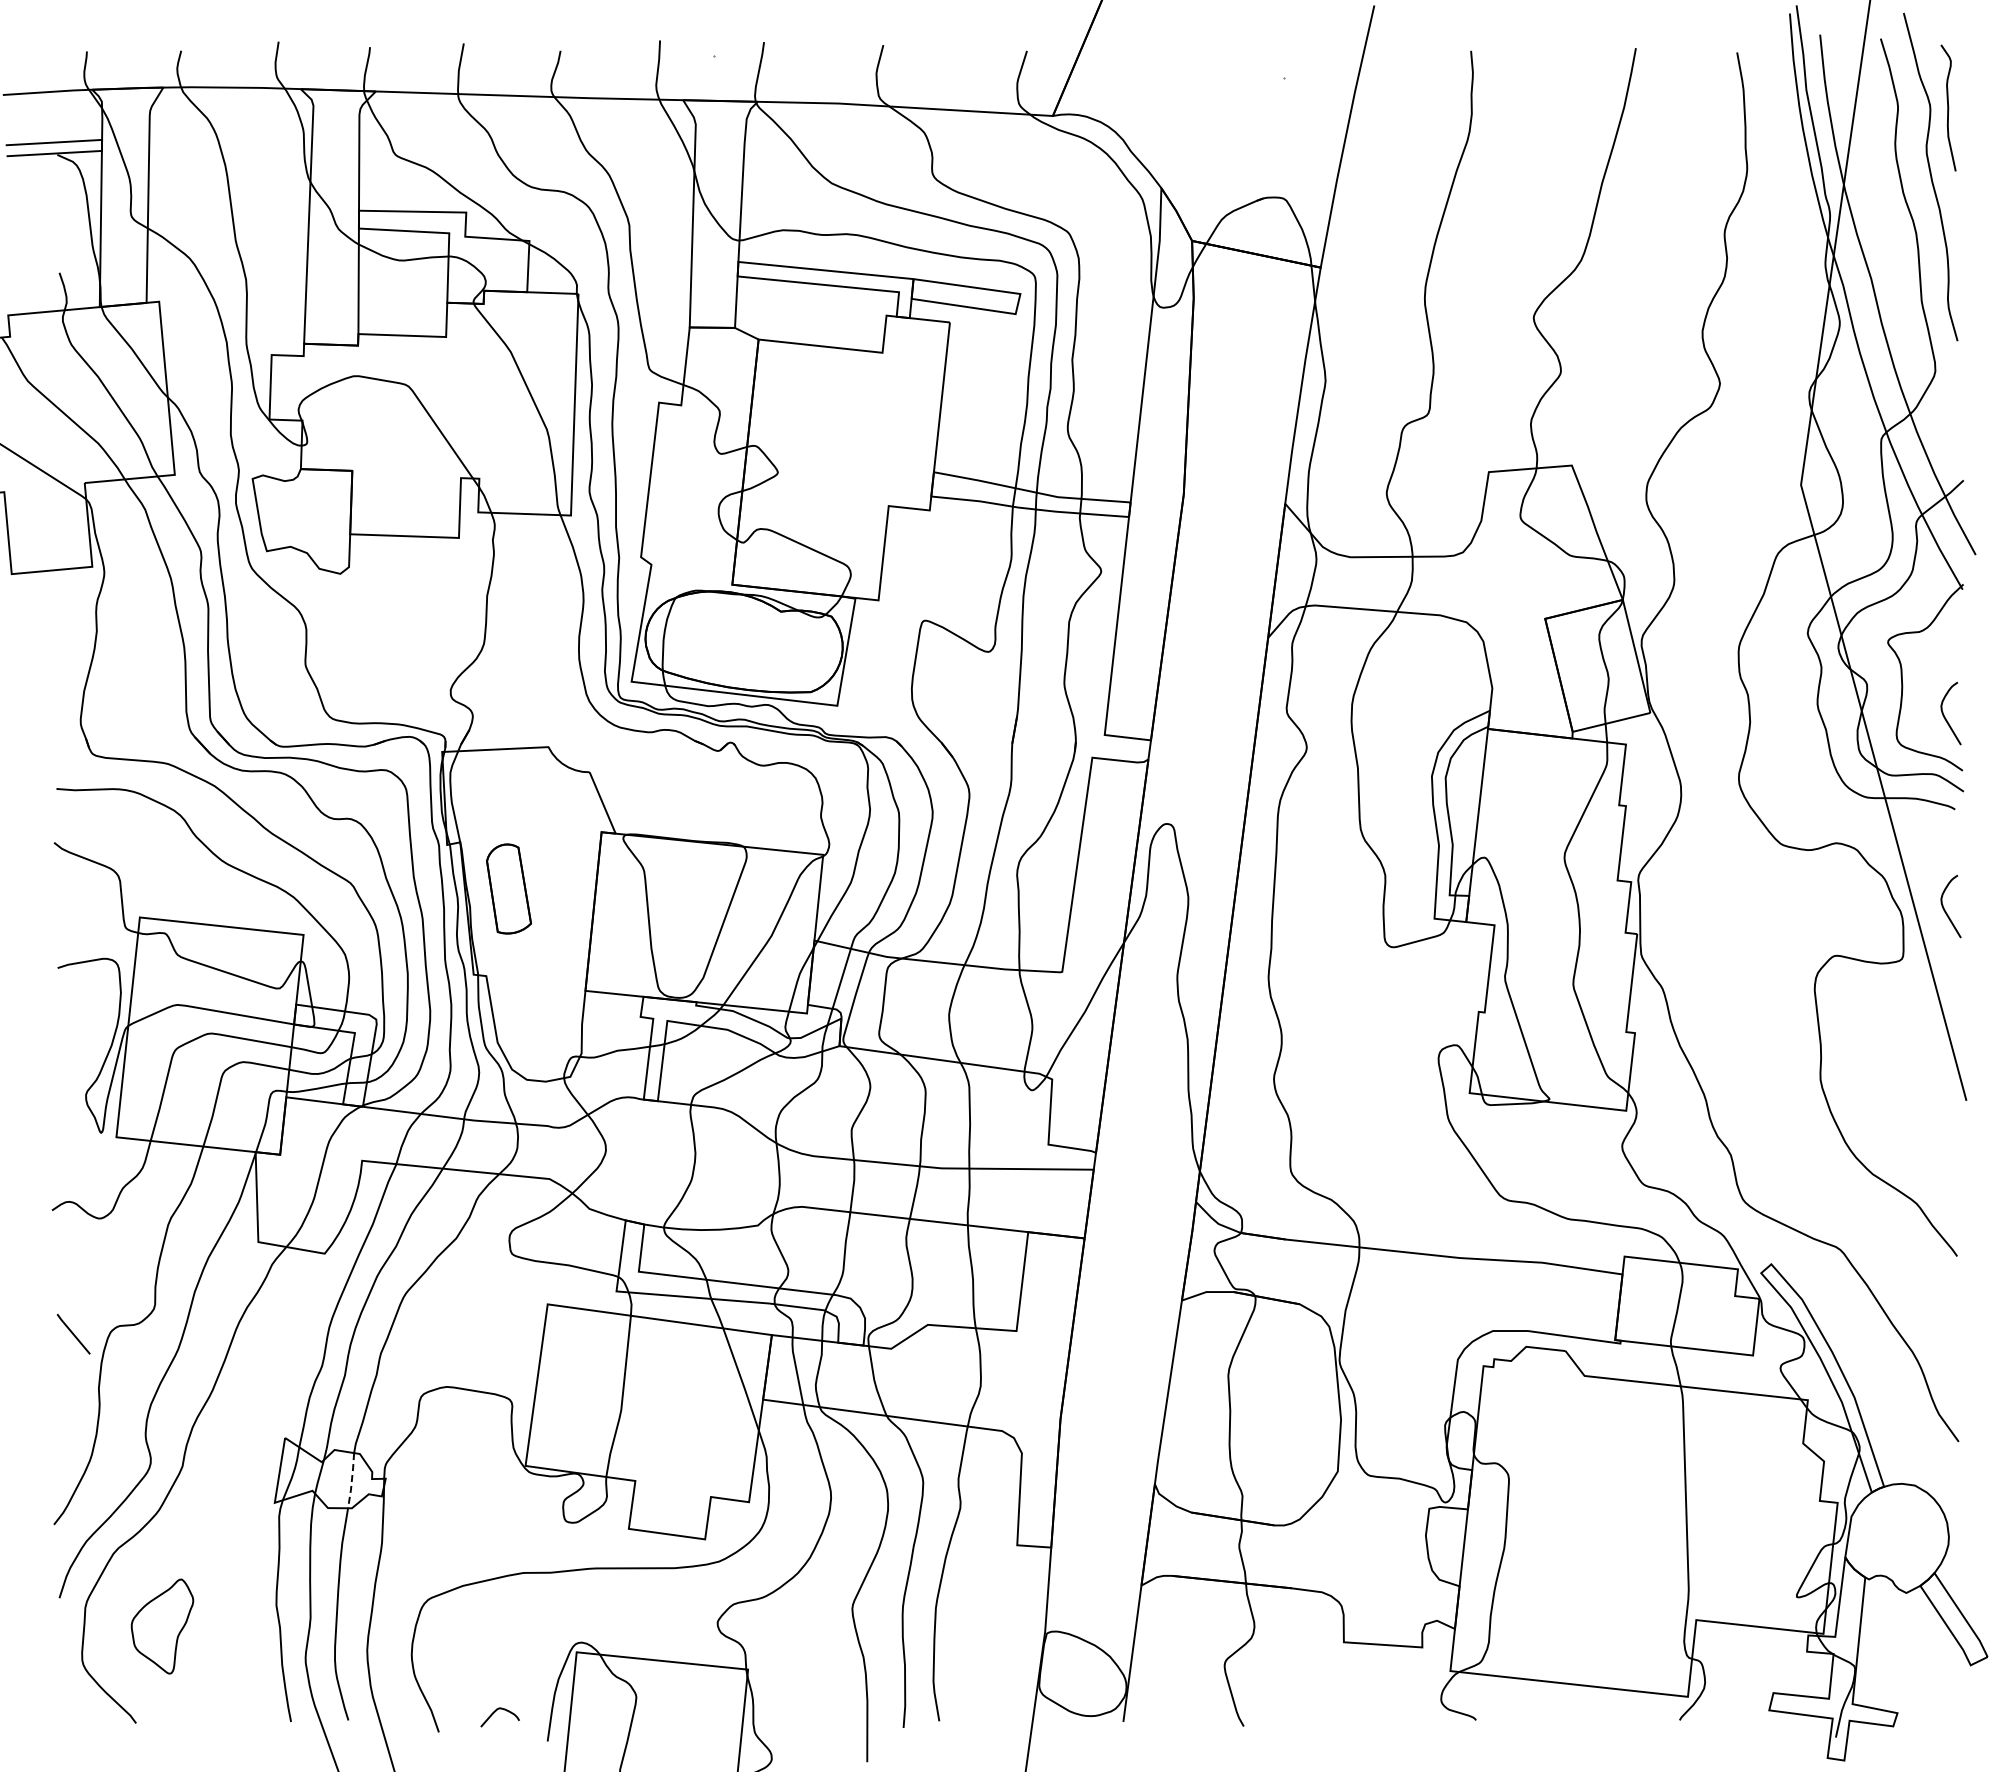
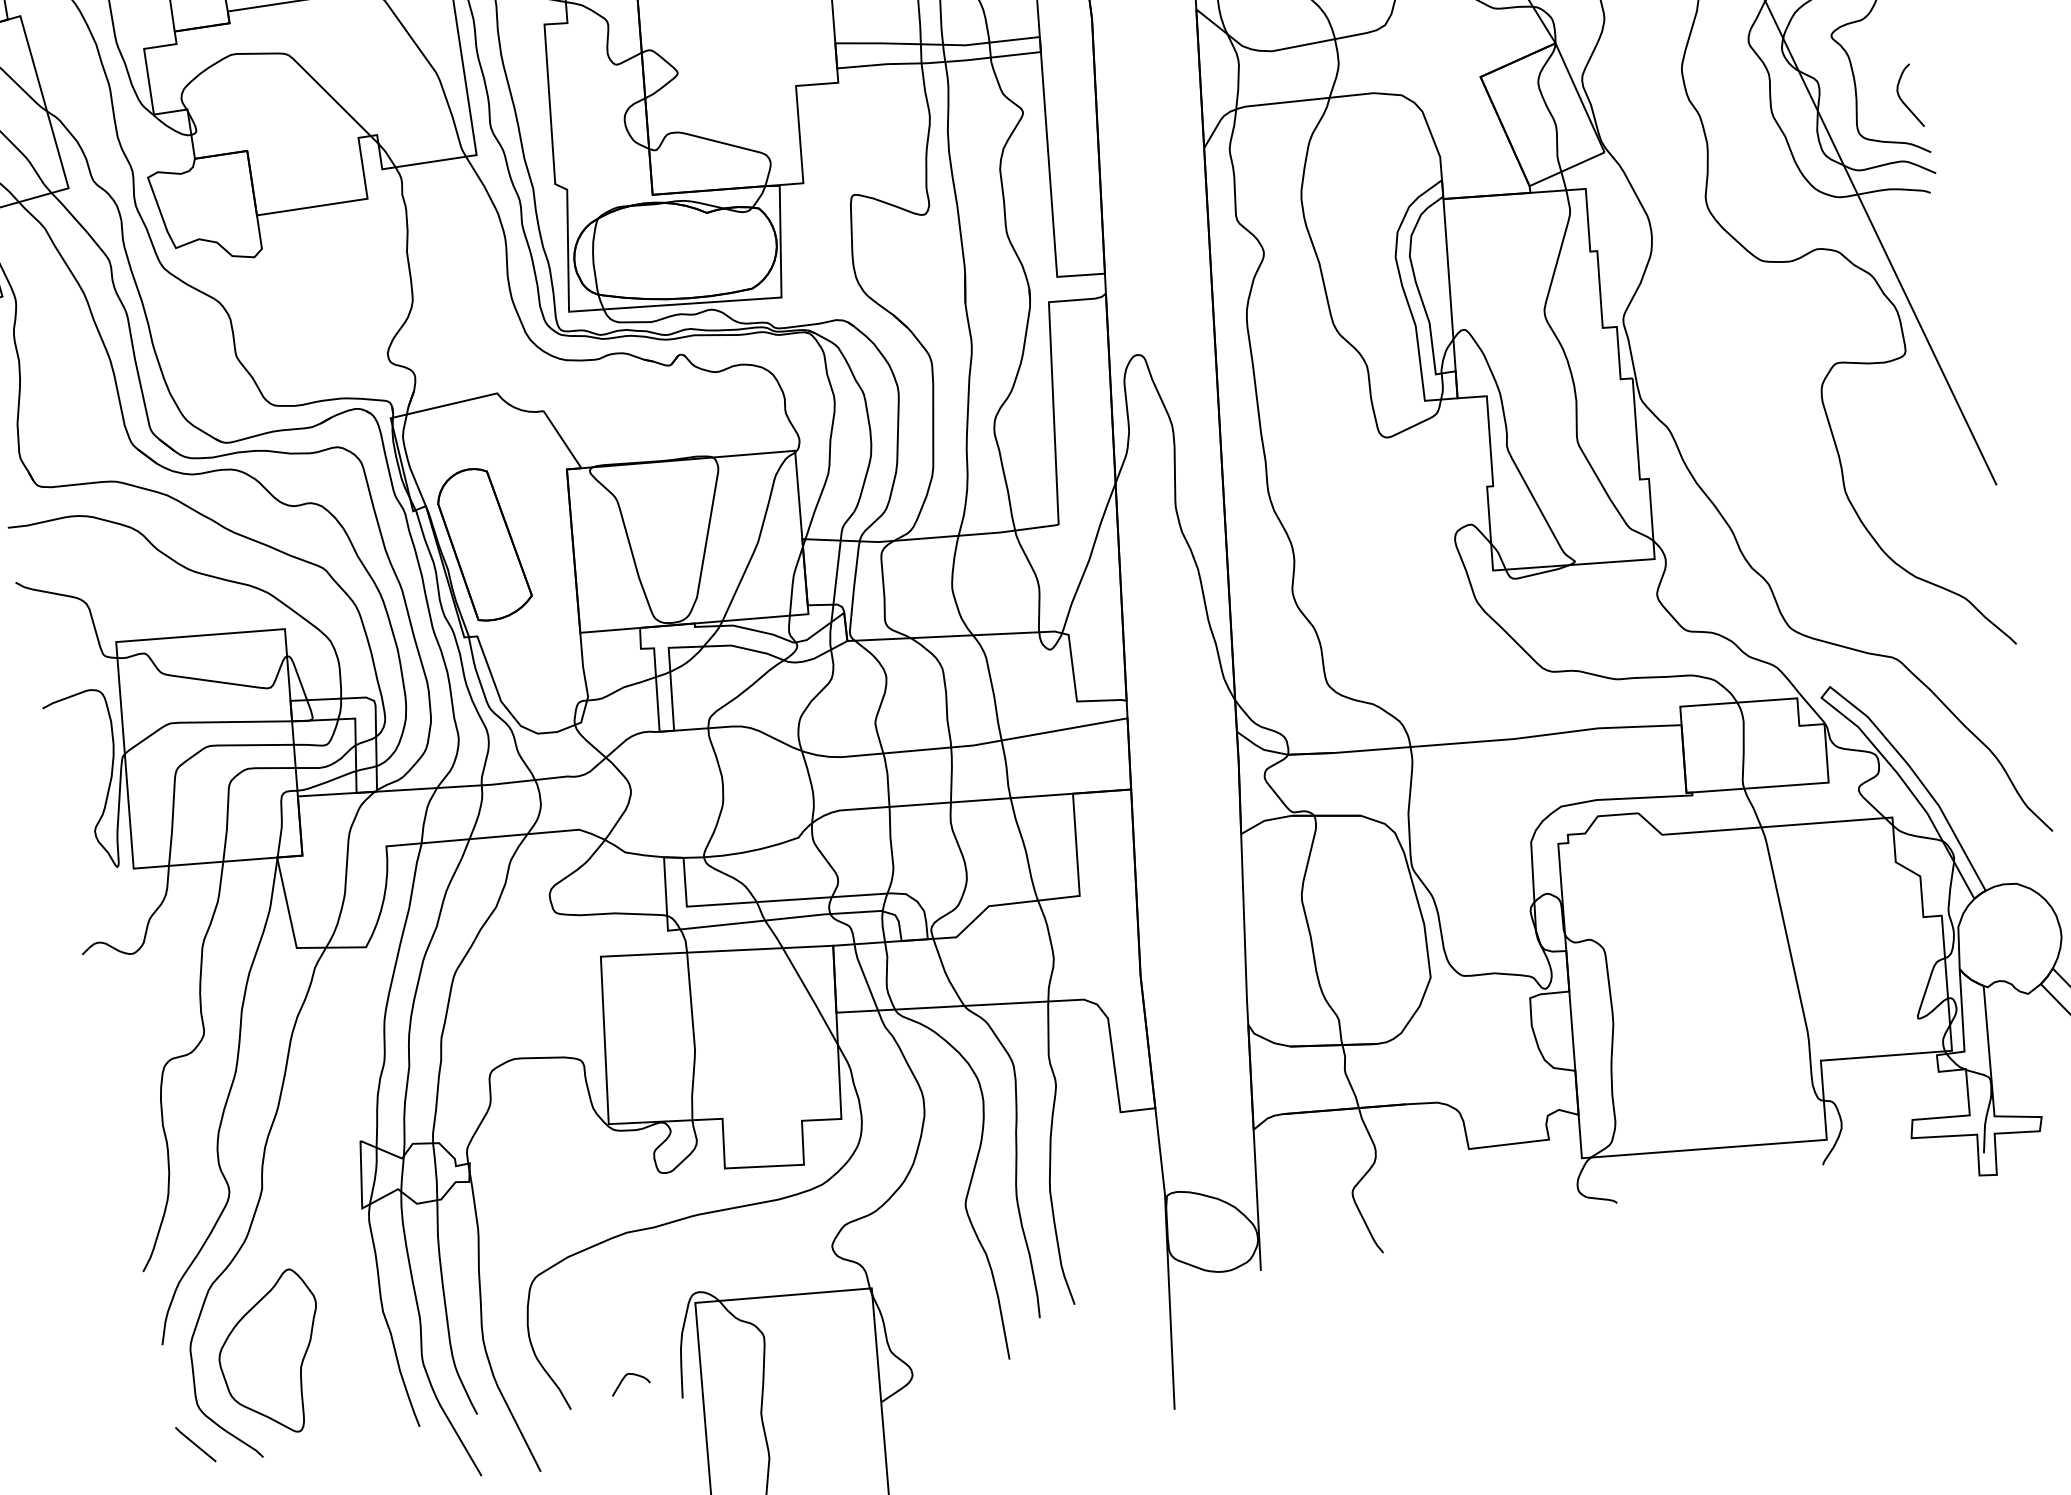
part: (508, 888) -> (483, 543), size x1.67
curve: (1945, 909) -> (1939, 295), removed
line: (73, 1334) -> (195, 1444), moved
line: (351, 1481) -> (435, 1172), dashed -> solid
part: (162, 1626) -> (271, 1354), size x1.67

